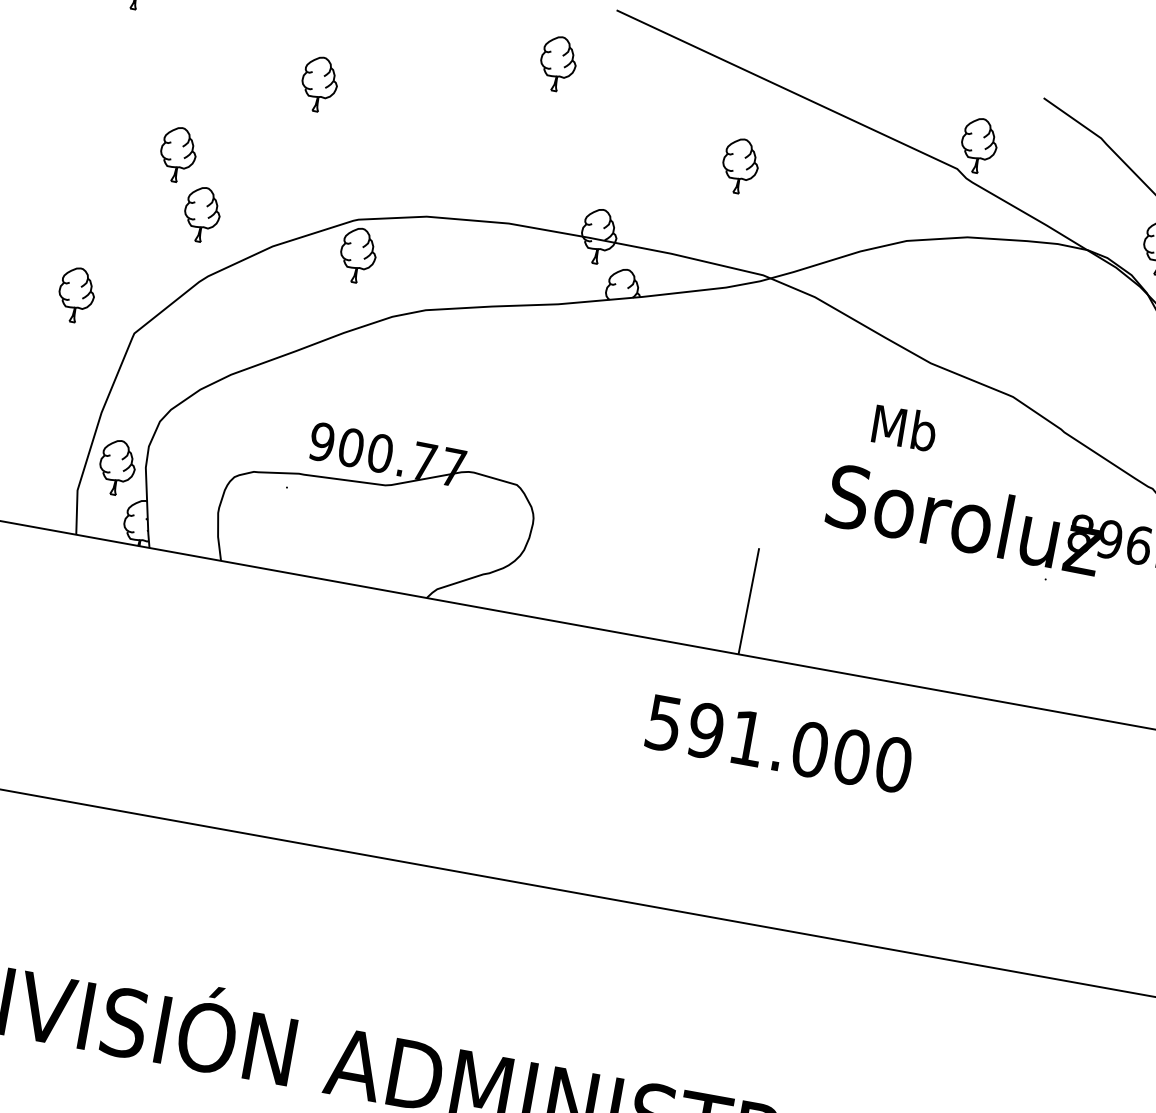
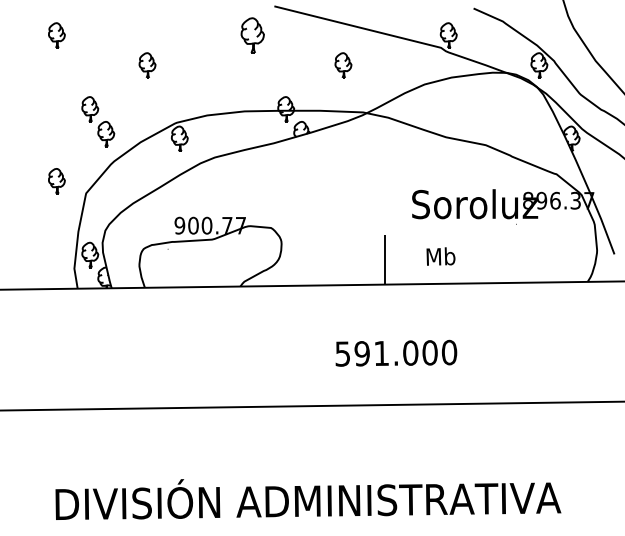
part: (557, 63) -> (252, 35), size x1.4
text: (903, 427) -> (440, 256), moved
text: (780, 742) -> (396, 352), moved

